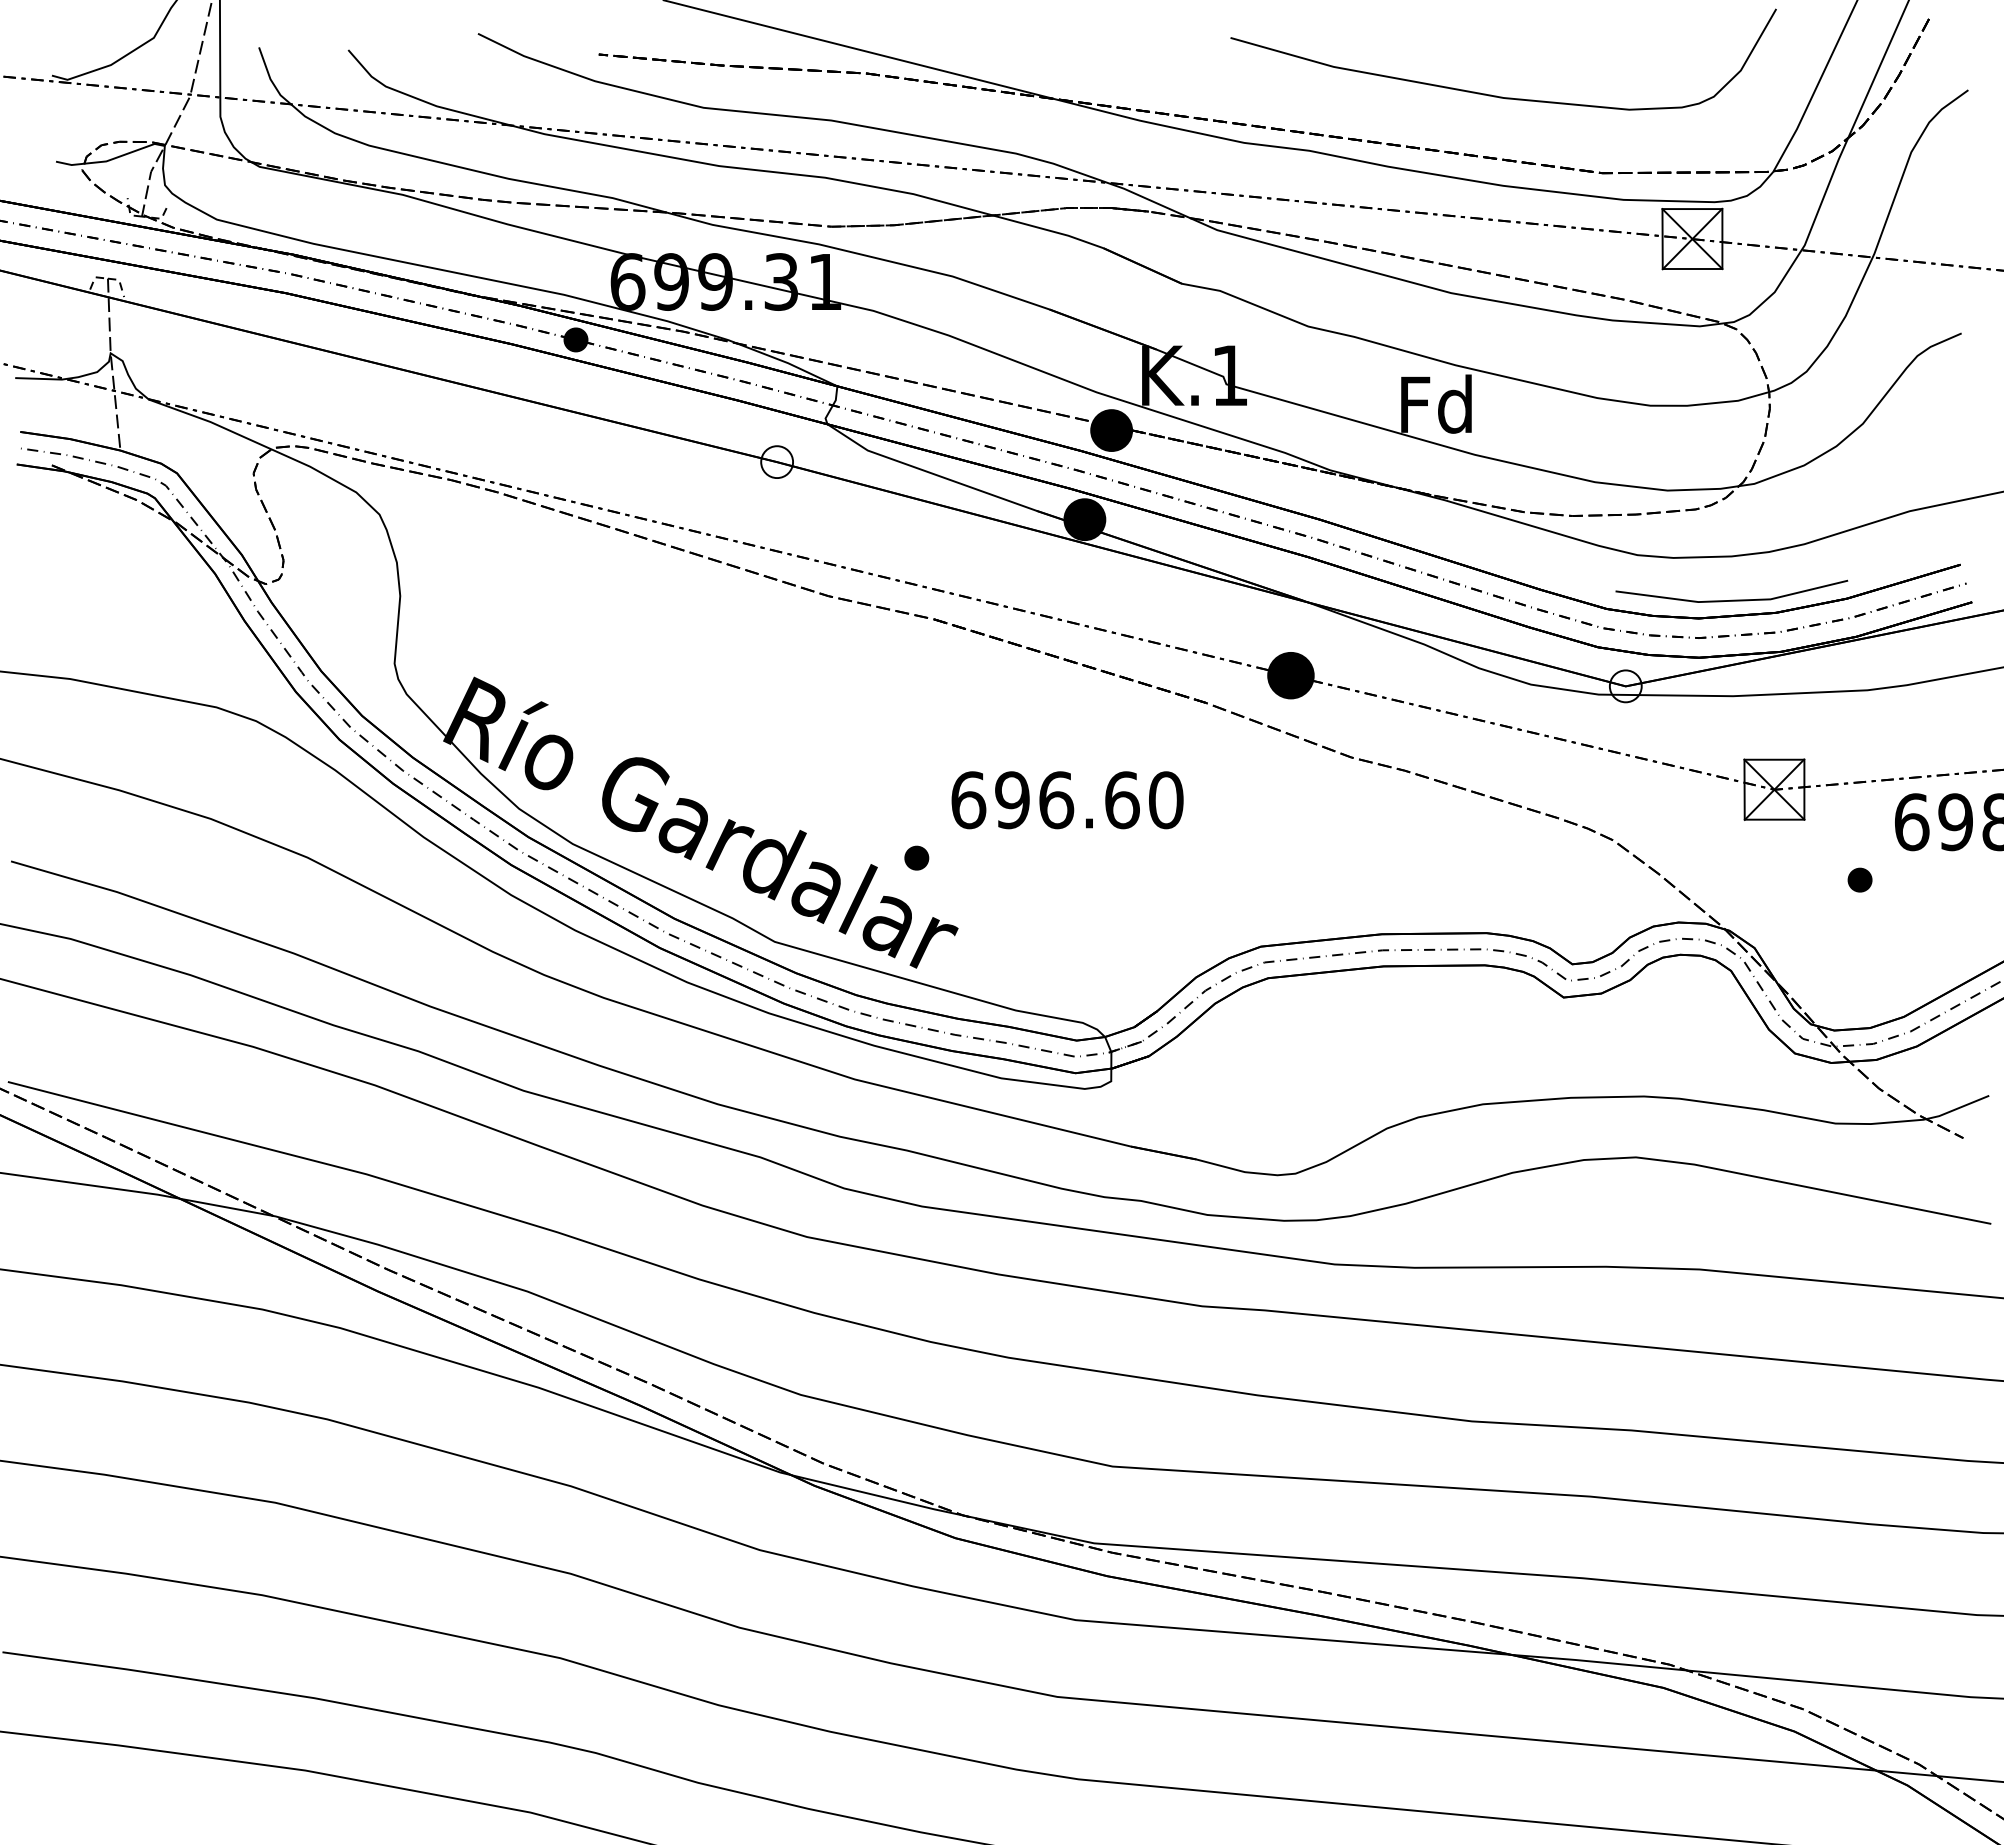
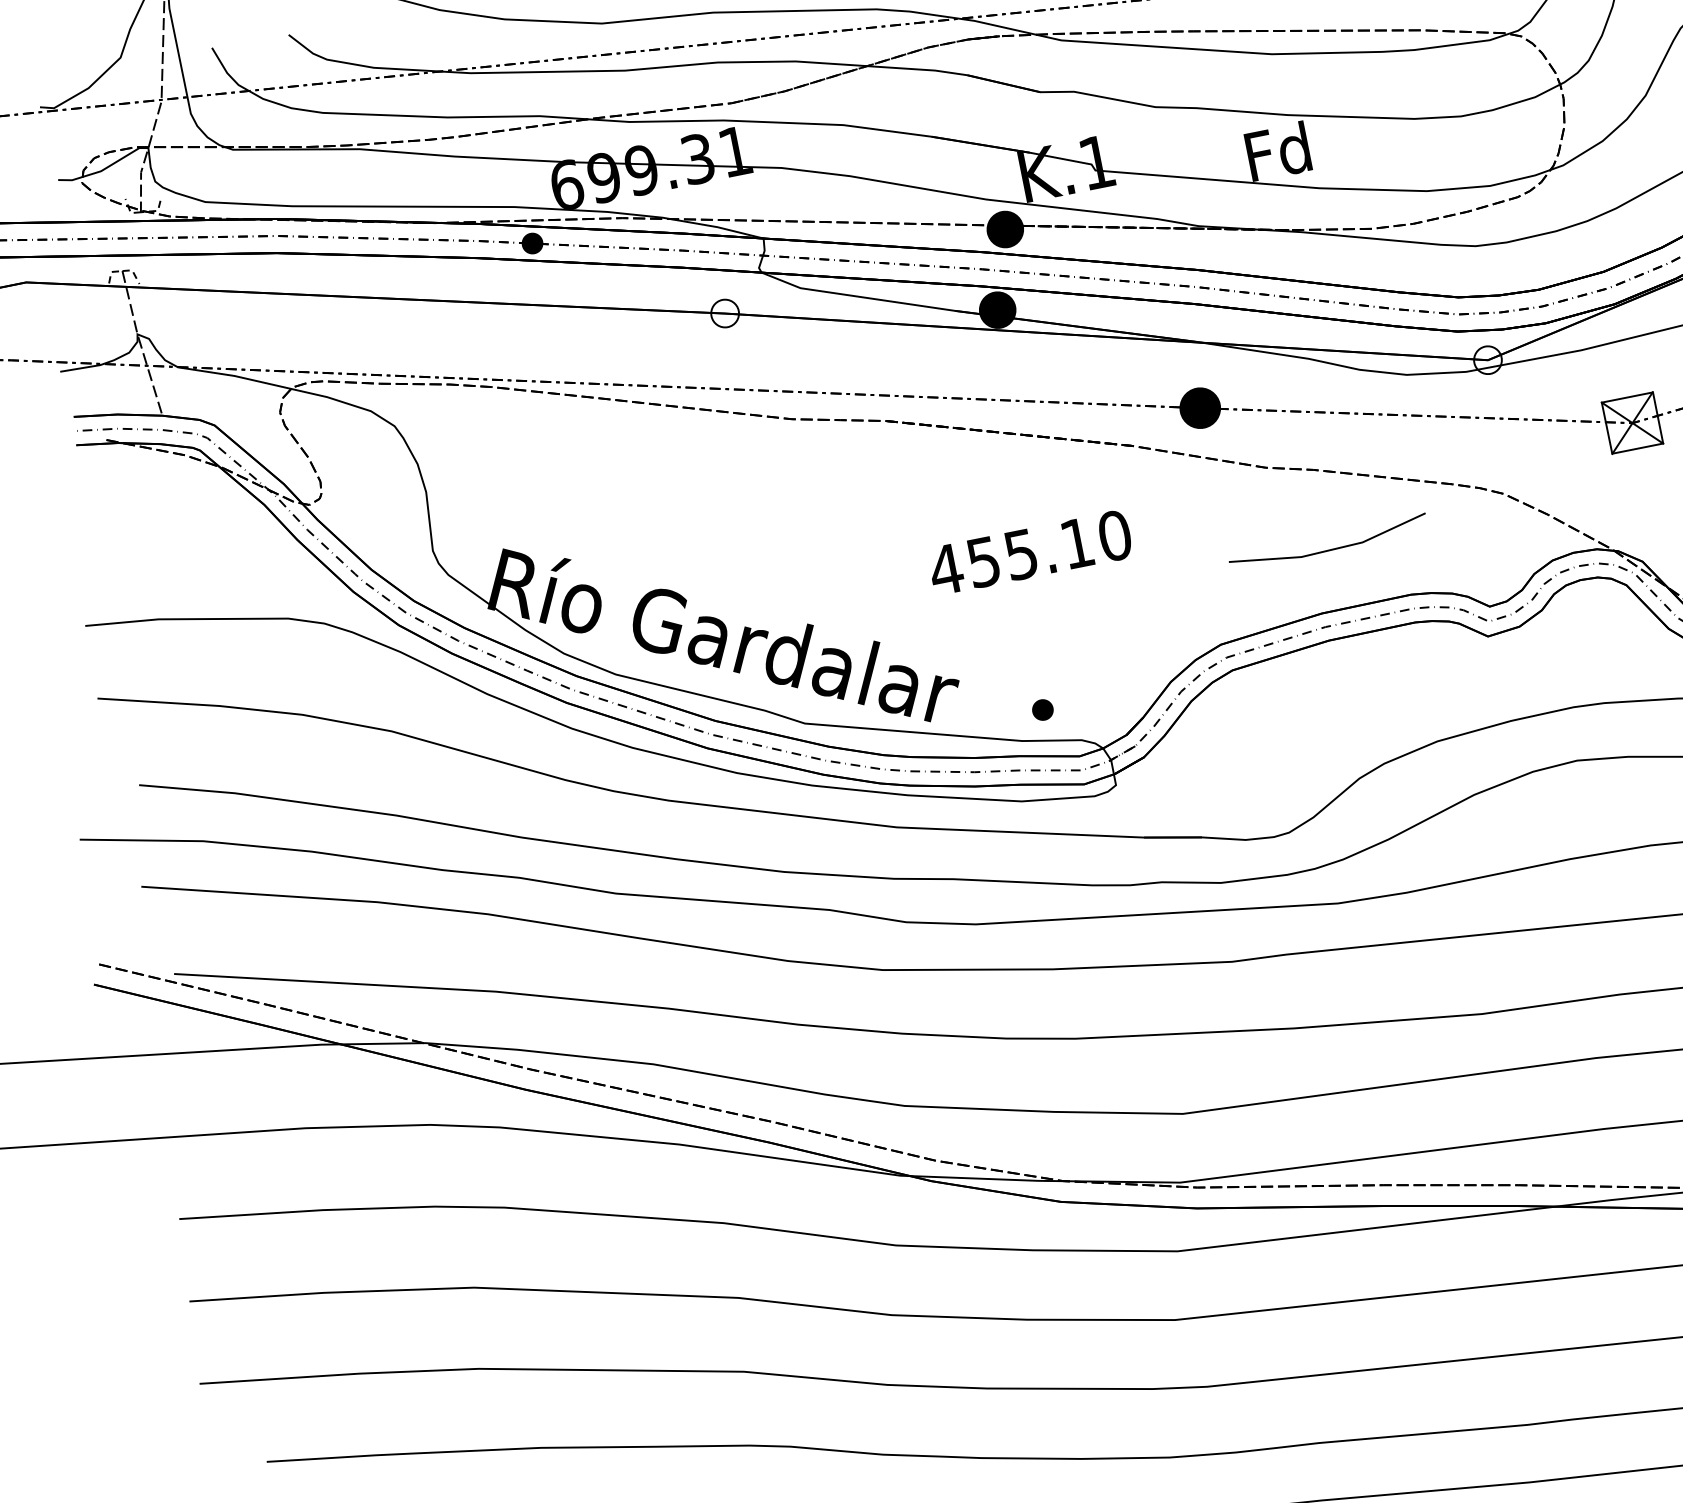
line: (1731, 599) -> (1329, 549), moved
text: (1044, 800) -> (1011, 556), 696.60 -> 455.10
part: (916, 857) -> (1042, 709), moved

